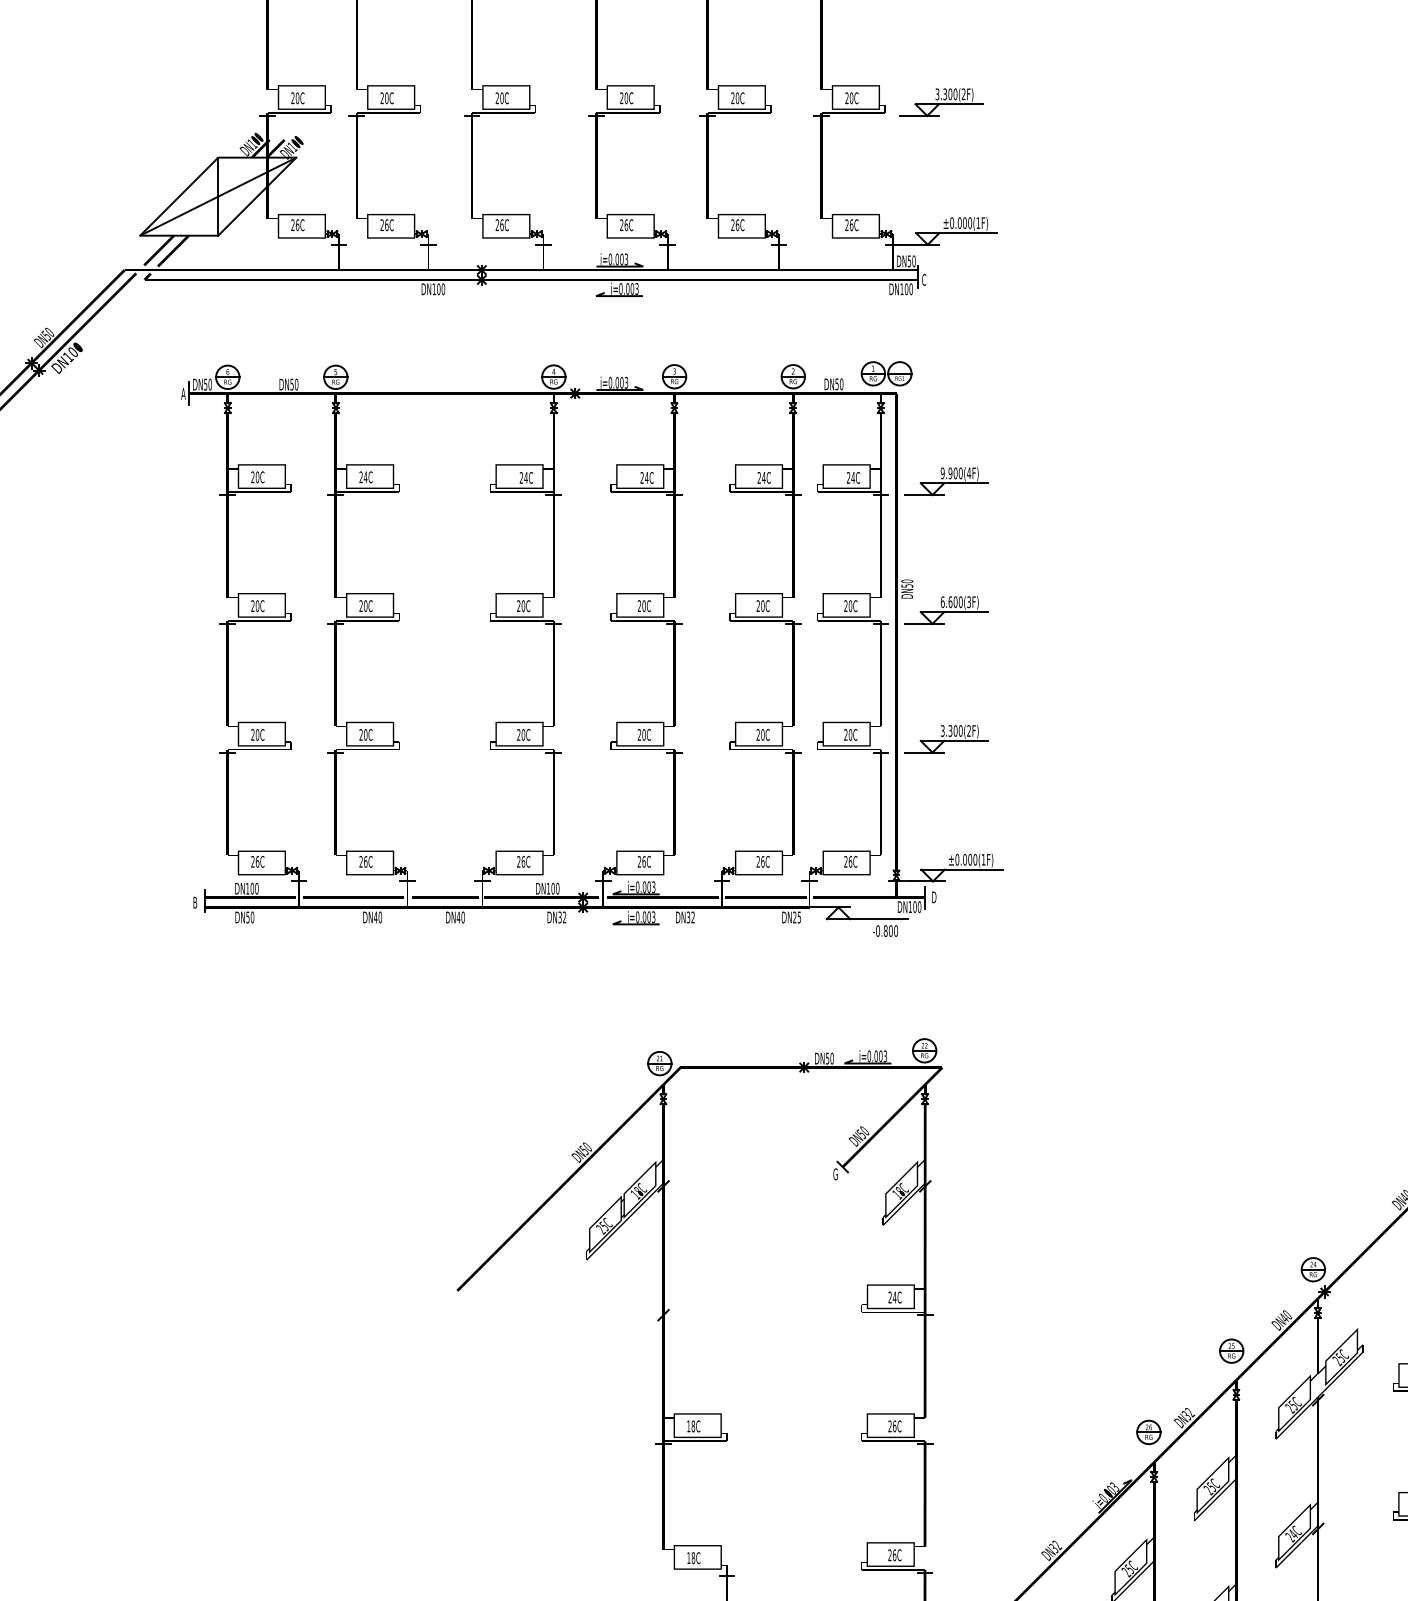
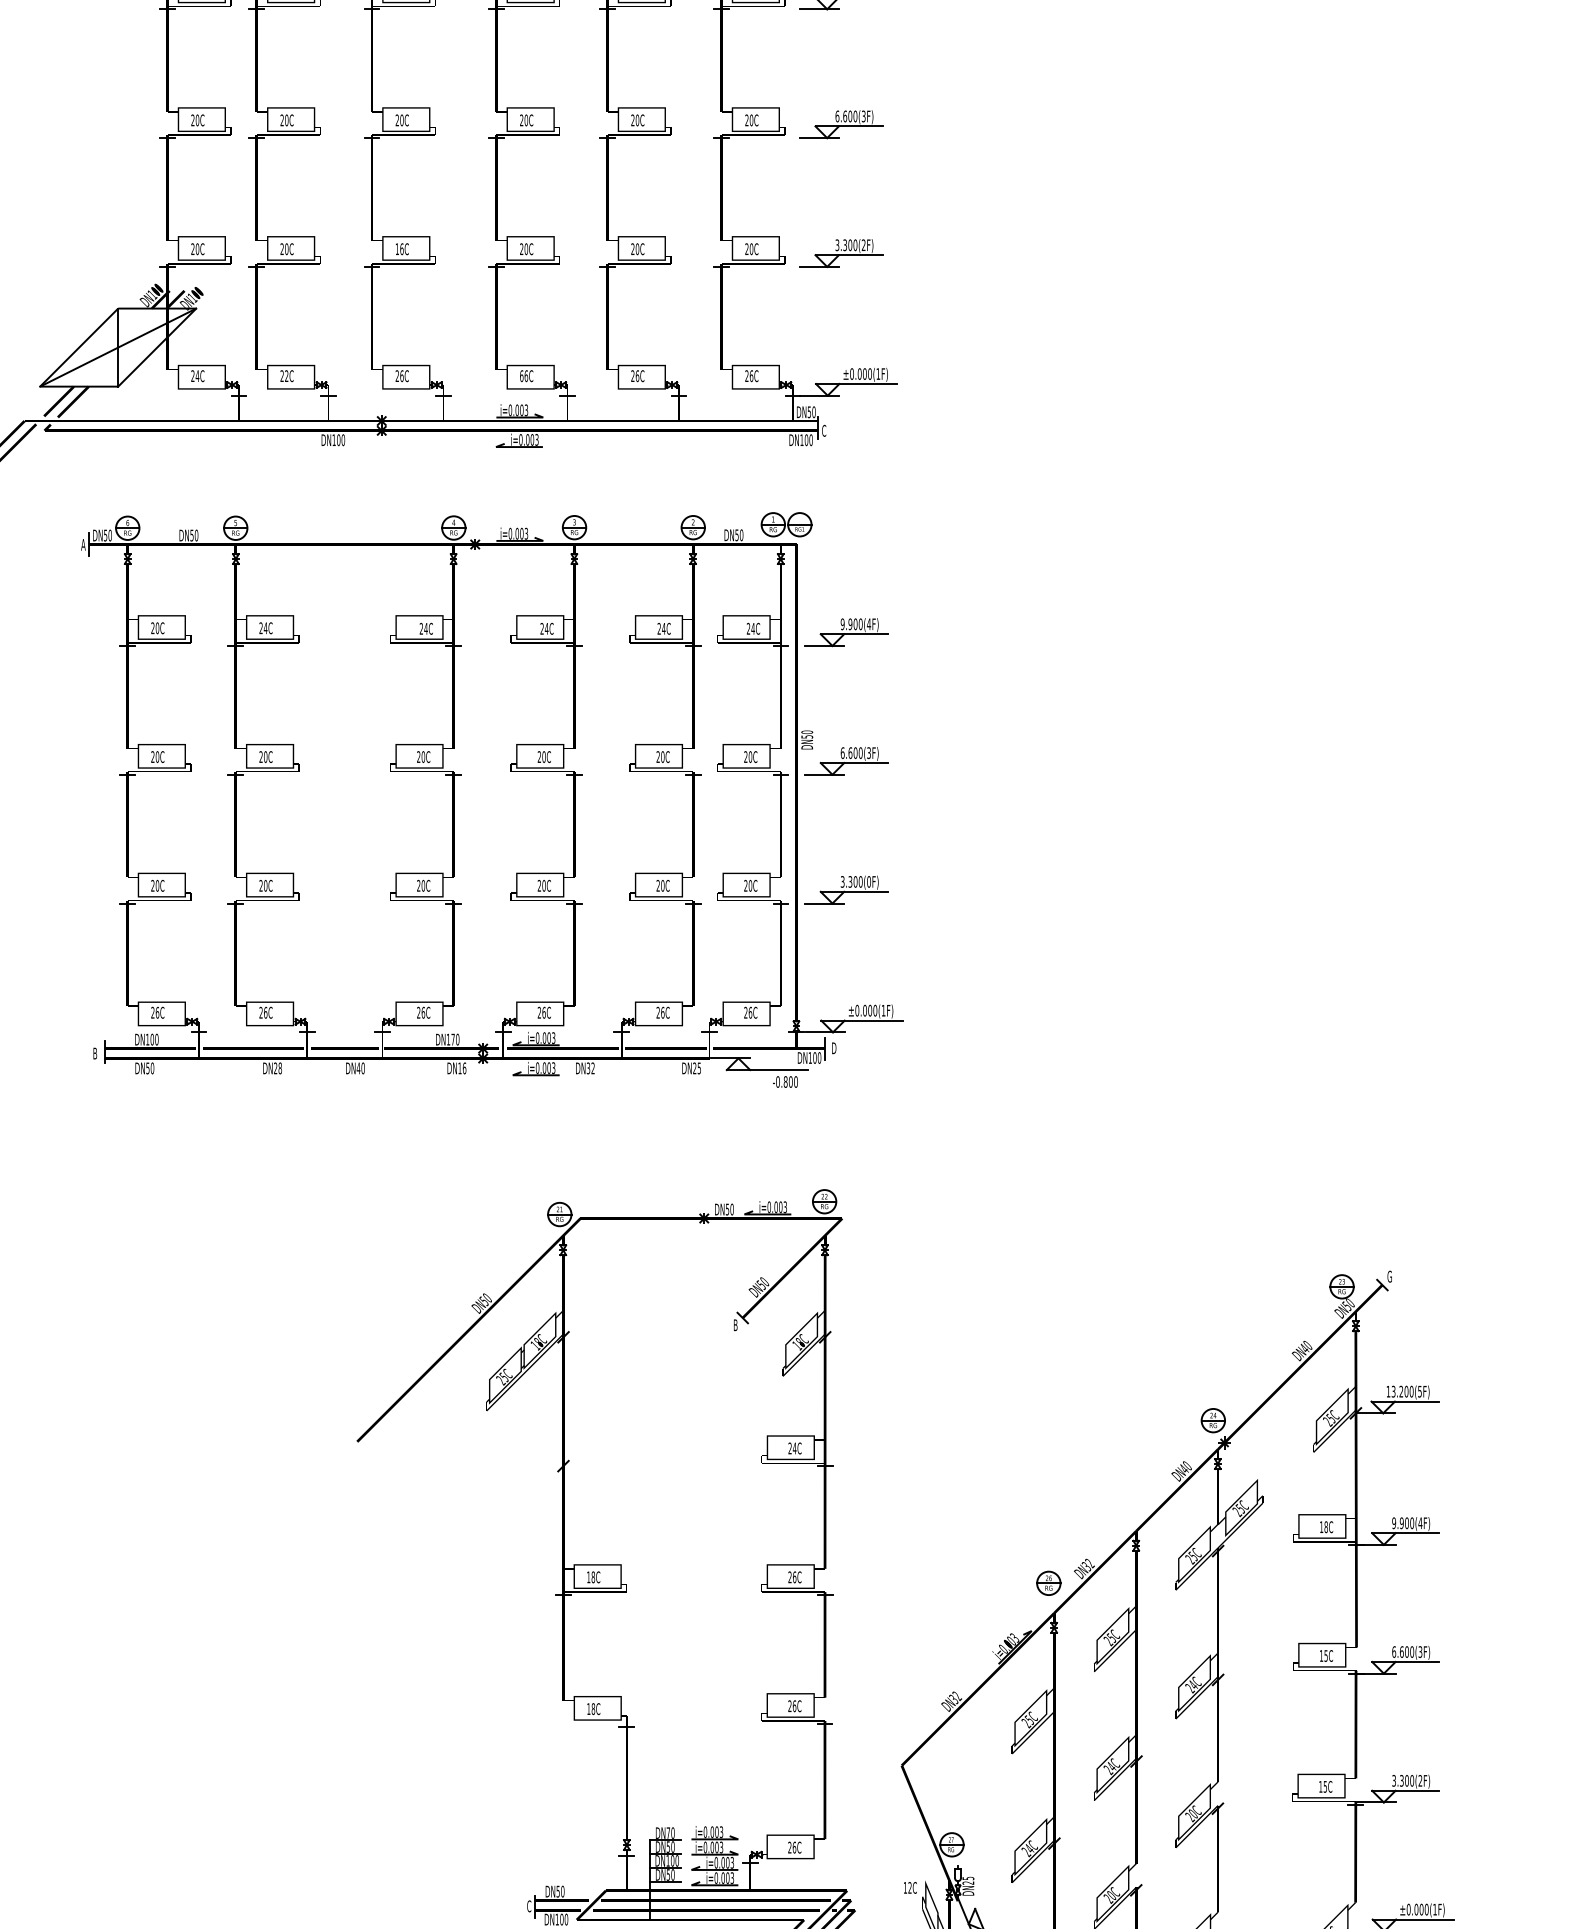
text: (499, 97) -> (399, 248), 20C -> 16C
text: (297, 225) -> (197, 376), 26C -> 24C
text: (386, 225) -> (286, 376), 26C -> 22C
text: (621, 225) -> (521, 376), 26C -> 66C
text: (968, 730) -> (868, 881), 3.300(2F) -> 3.300(0F)
text: (552, 888) -> (452, 1039), DN100 -> DN170
text: (377, 917) -> (277, 1068), DN40 -> DN28
text: (562, 917) -> (462, 1068), DN32 -> DN16
text: (835, 1174) -> (735, 1325), G -> B
part: (1231, 1350) -> (1131, 1501), removed

